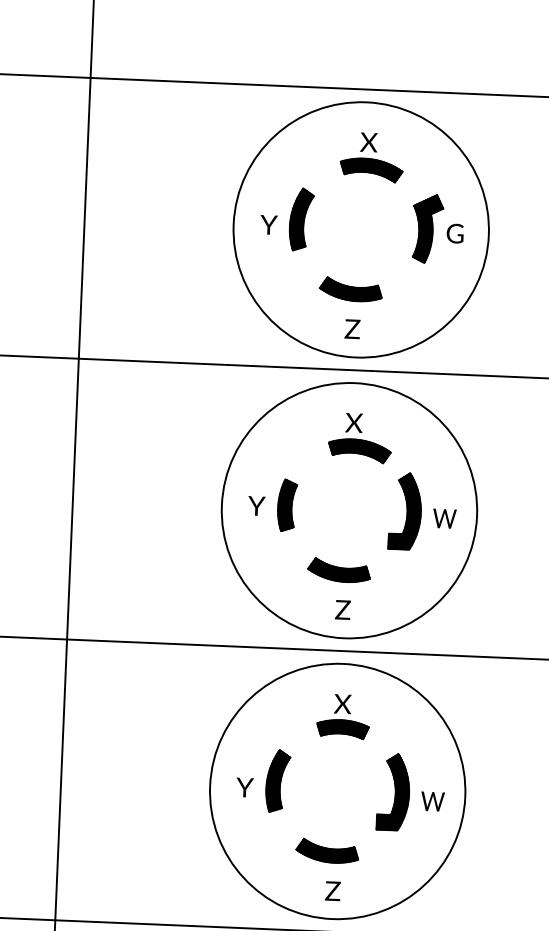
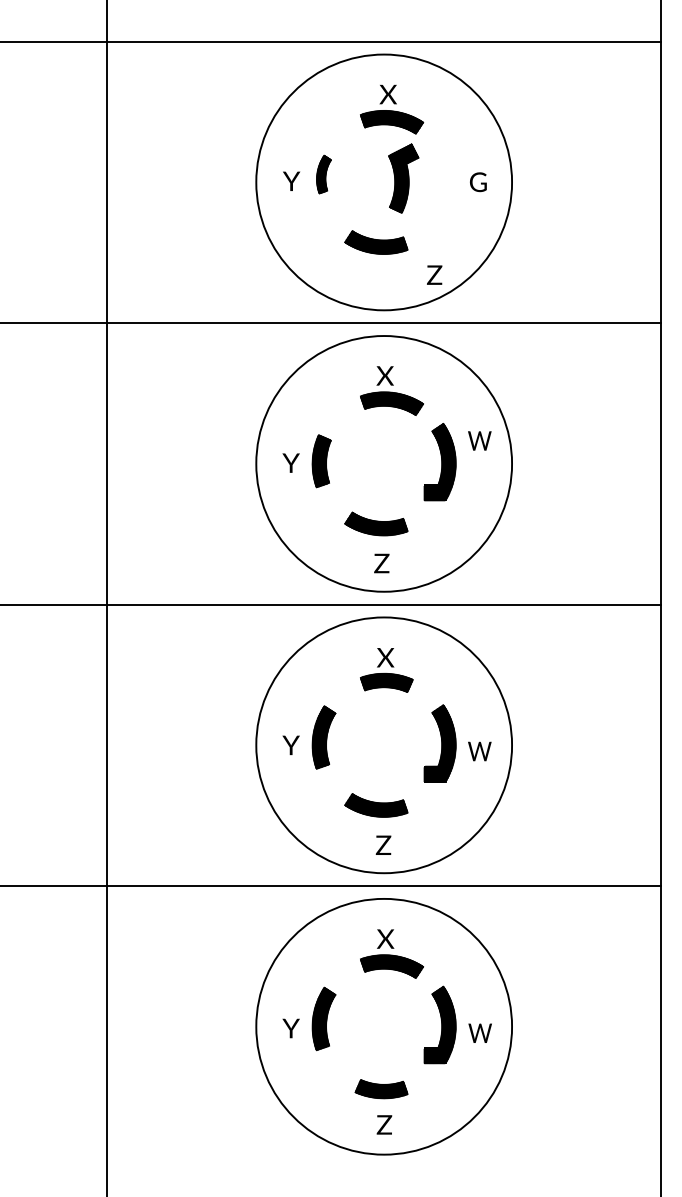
part: (301, 219) -> (323, 174), size x0.6
part: (427, 228) -> (403, 178), moved
text: (352, 328) -> (434, 274), moved
text: (444, 518) -> (479, 440), moved

